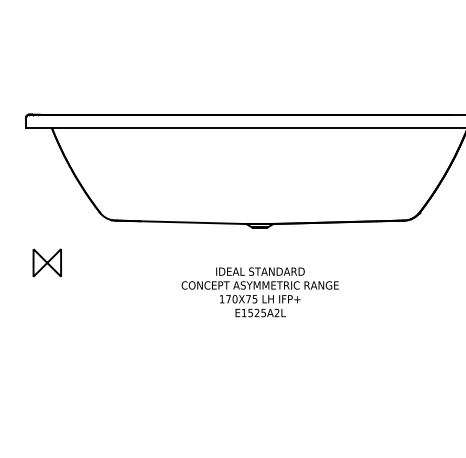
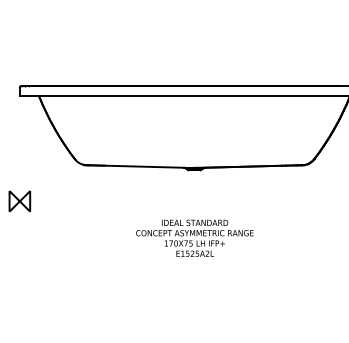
part: (46, 262) -> (19, 201), moved
text: (259, 292) -> (194, 238), moved

